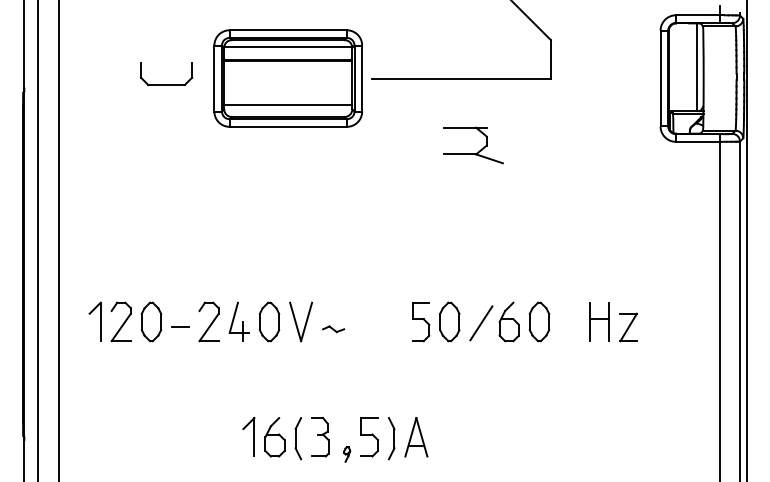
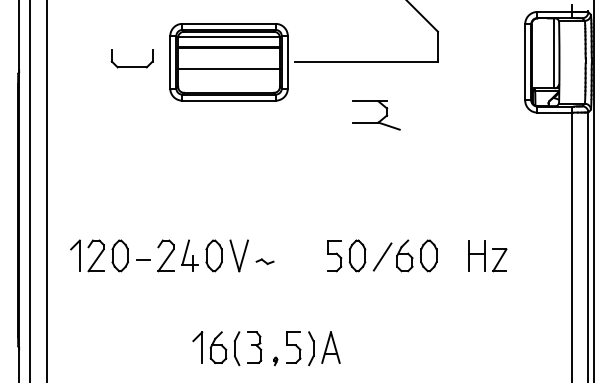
line: (288, 105) -> (229, 69), moved
part: (346, 454) -> (275, 361), size x0.62

